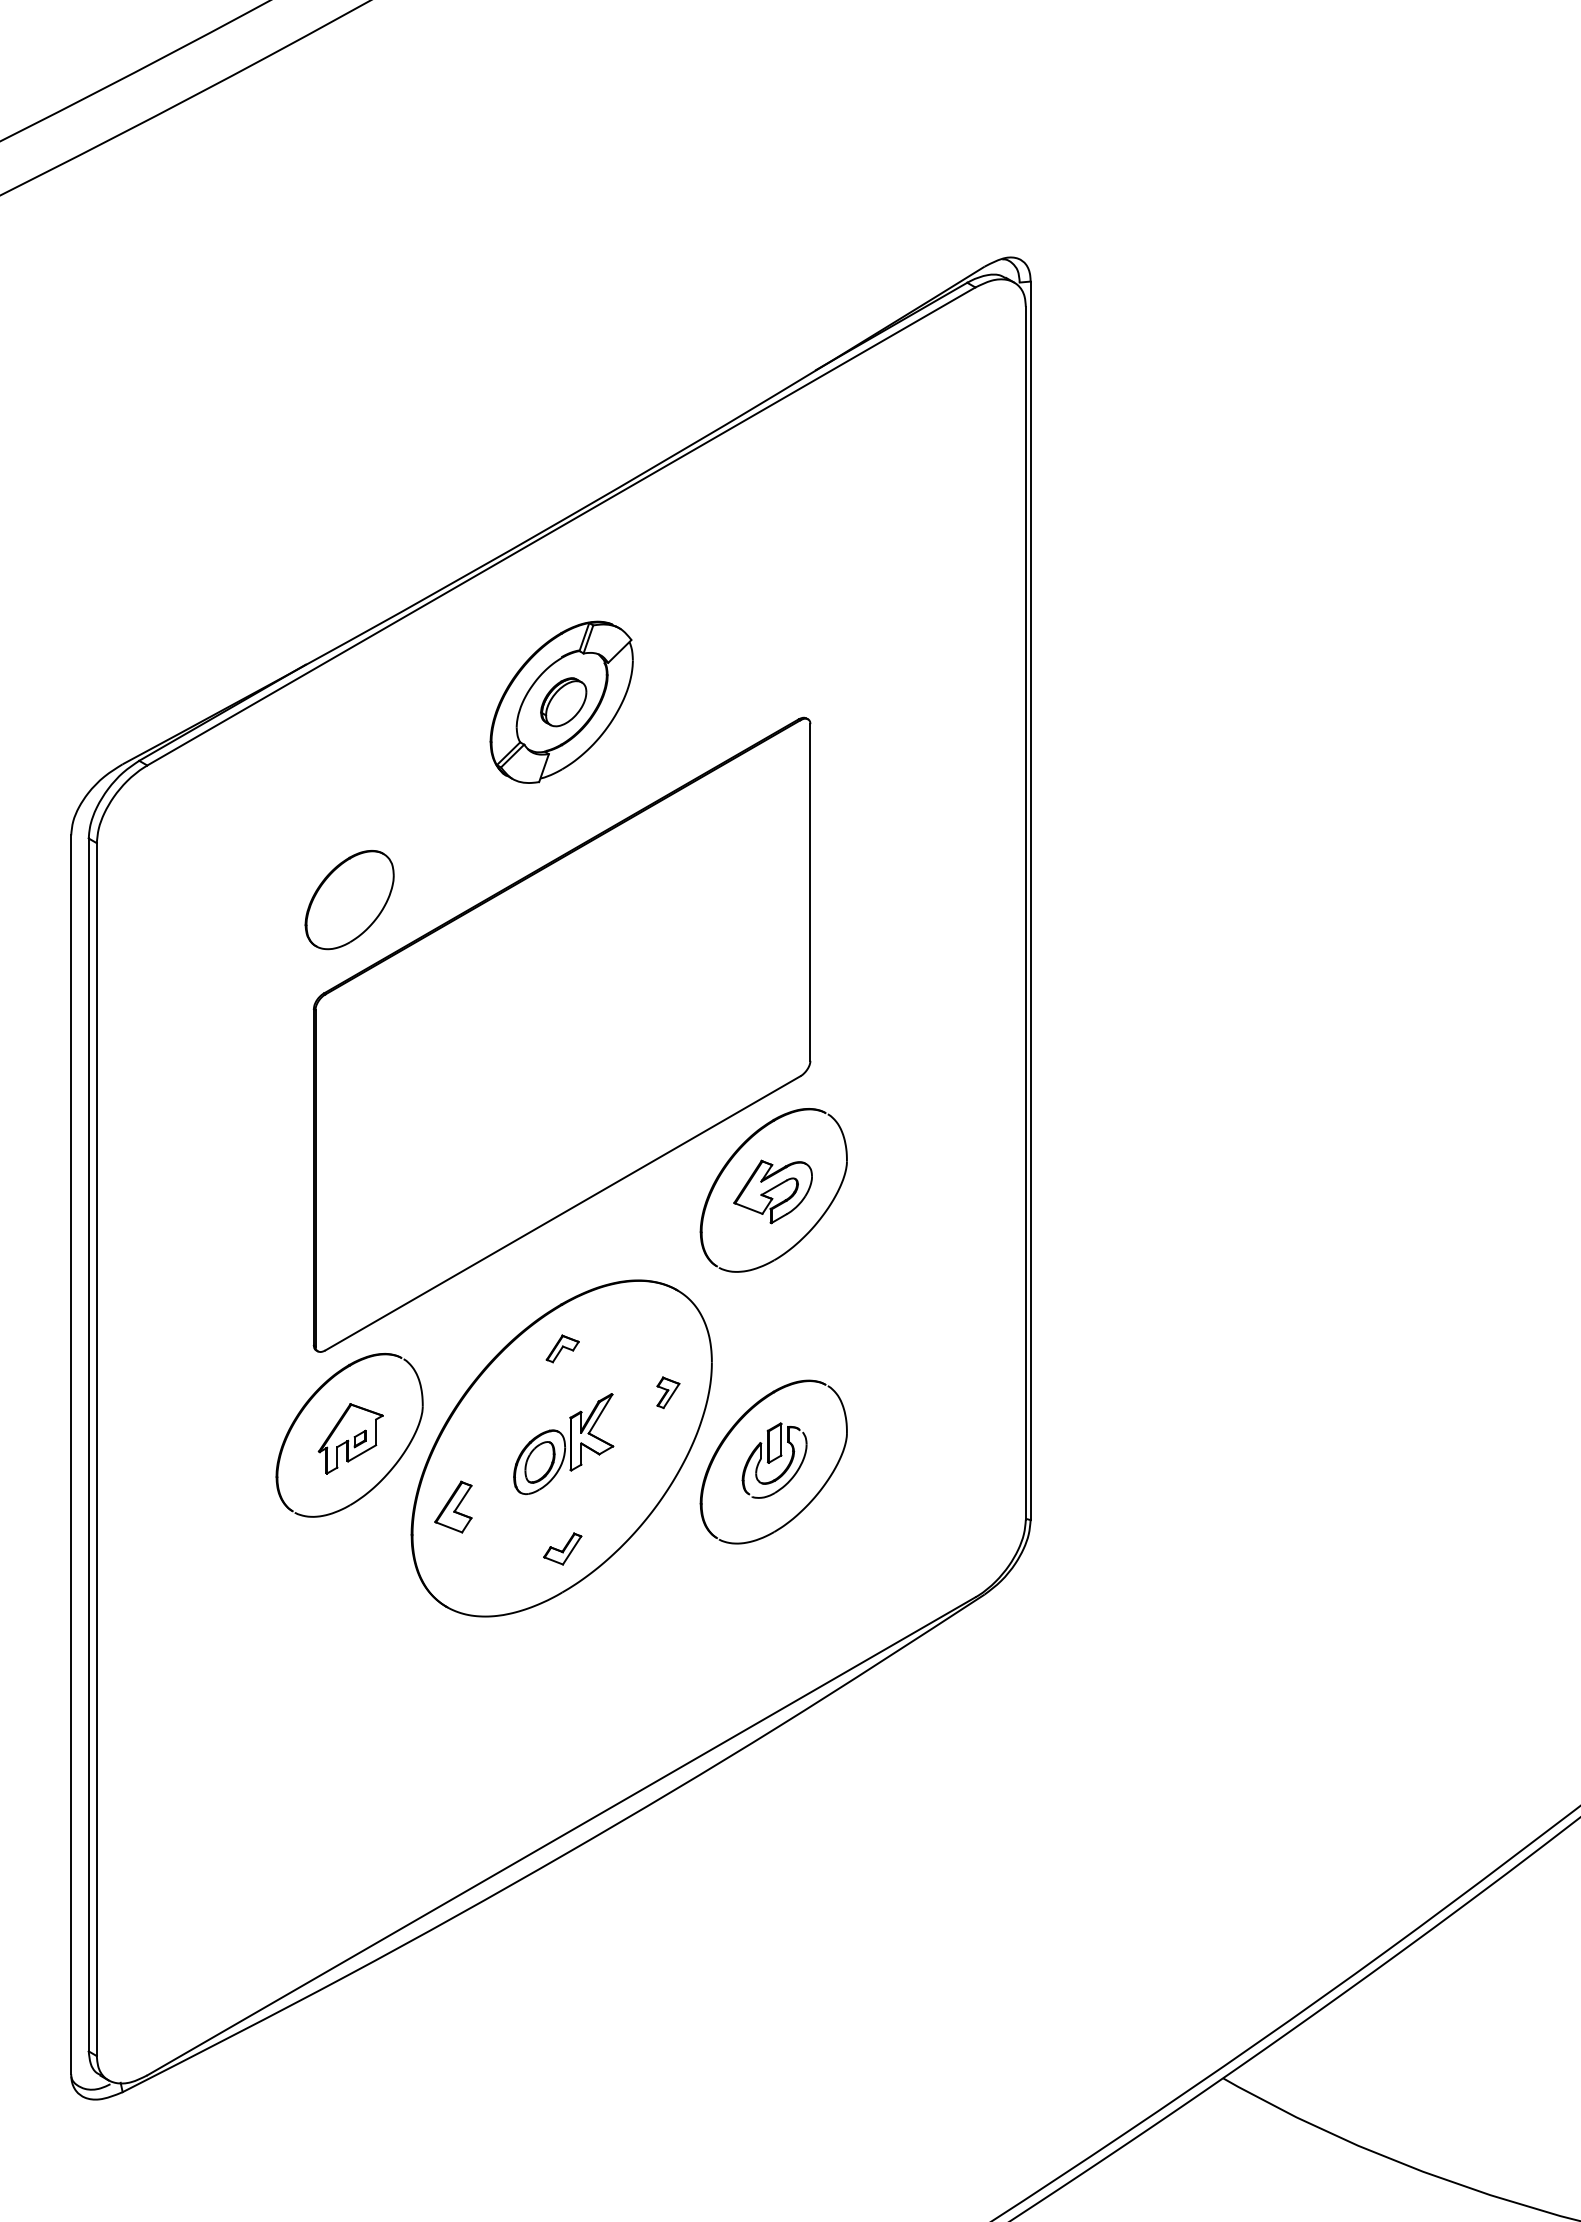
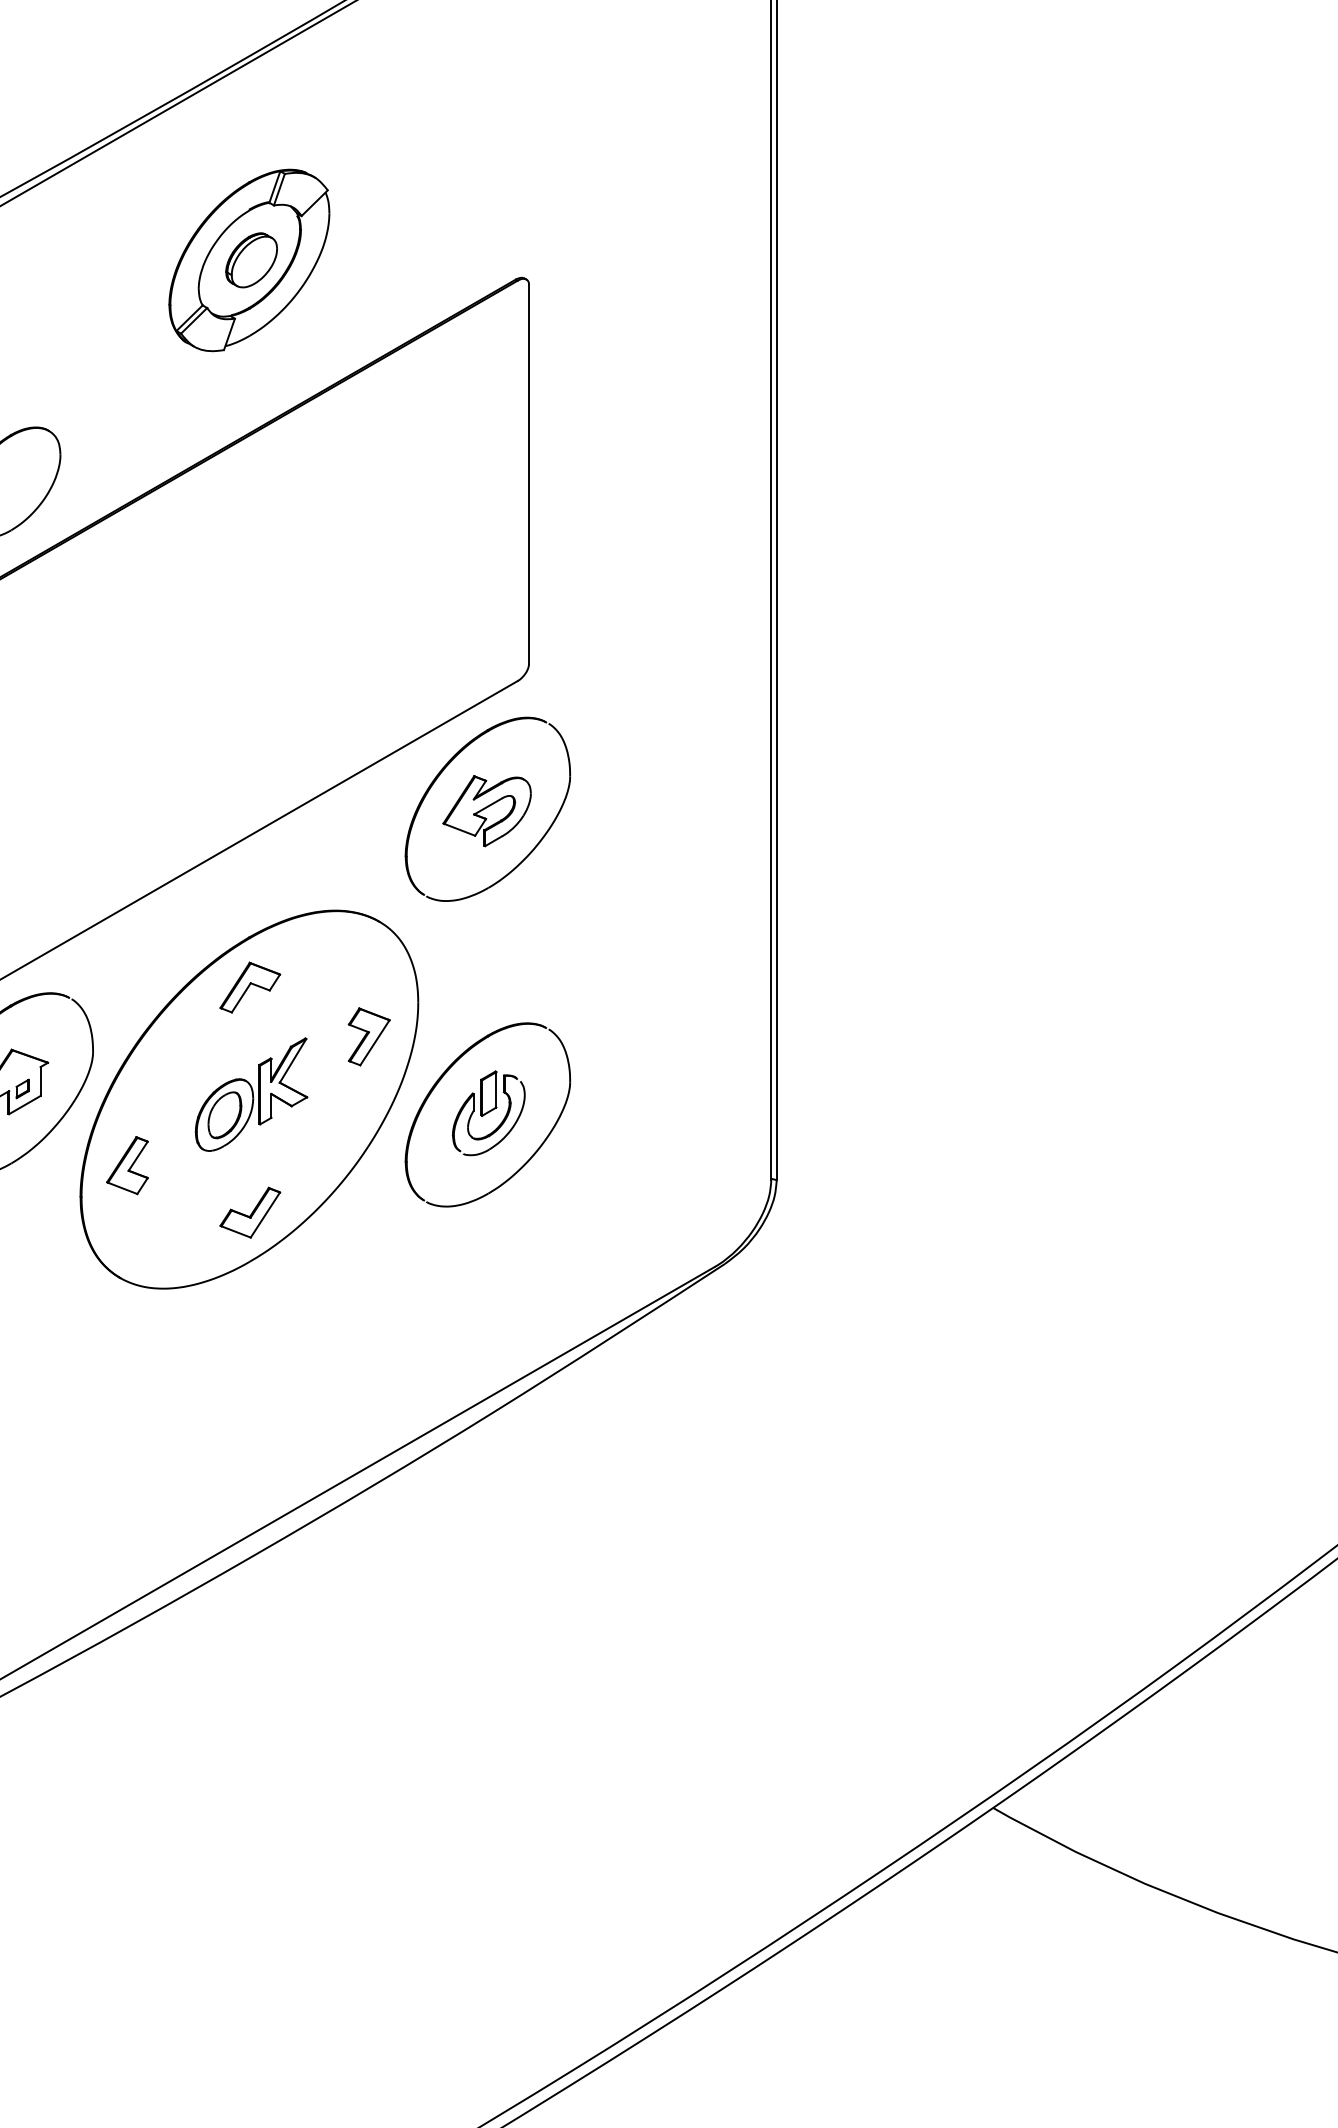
part: (562, 1348) -> (250, 987), size x1.67
part: (668, 1392) -> (369, 1036), size x1.67
part: (562, 1548) -> (250, 1212), size x1.43

